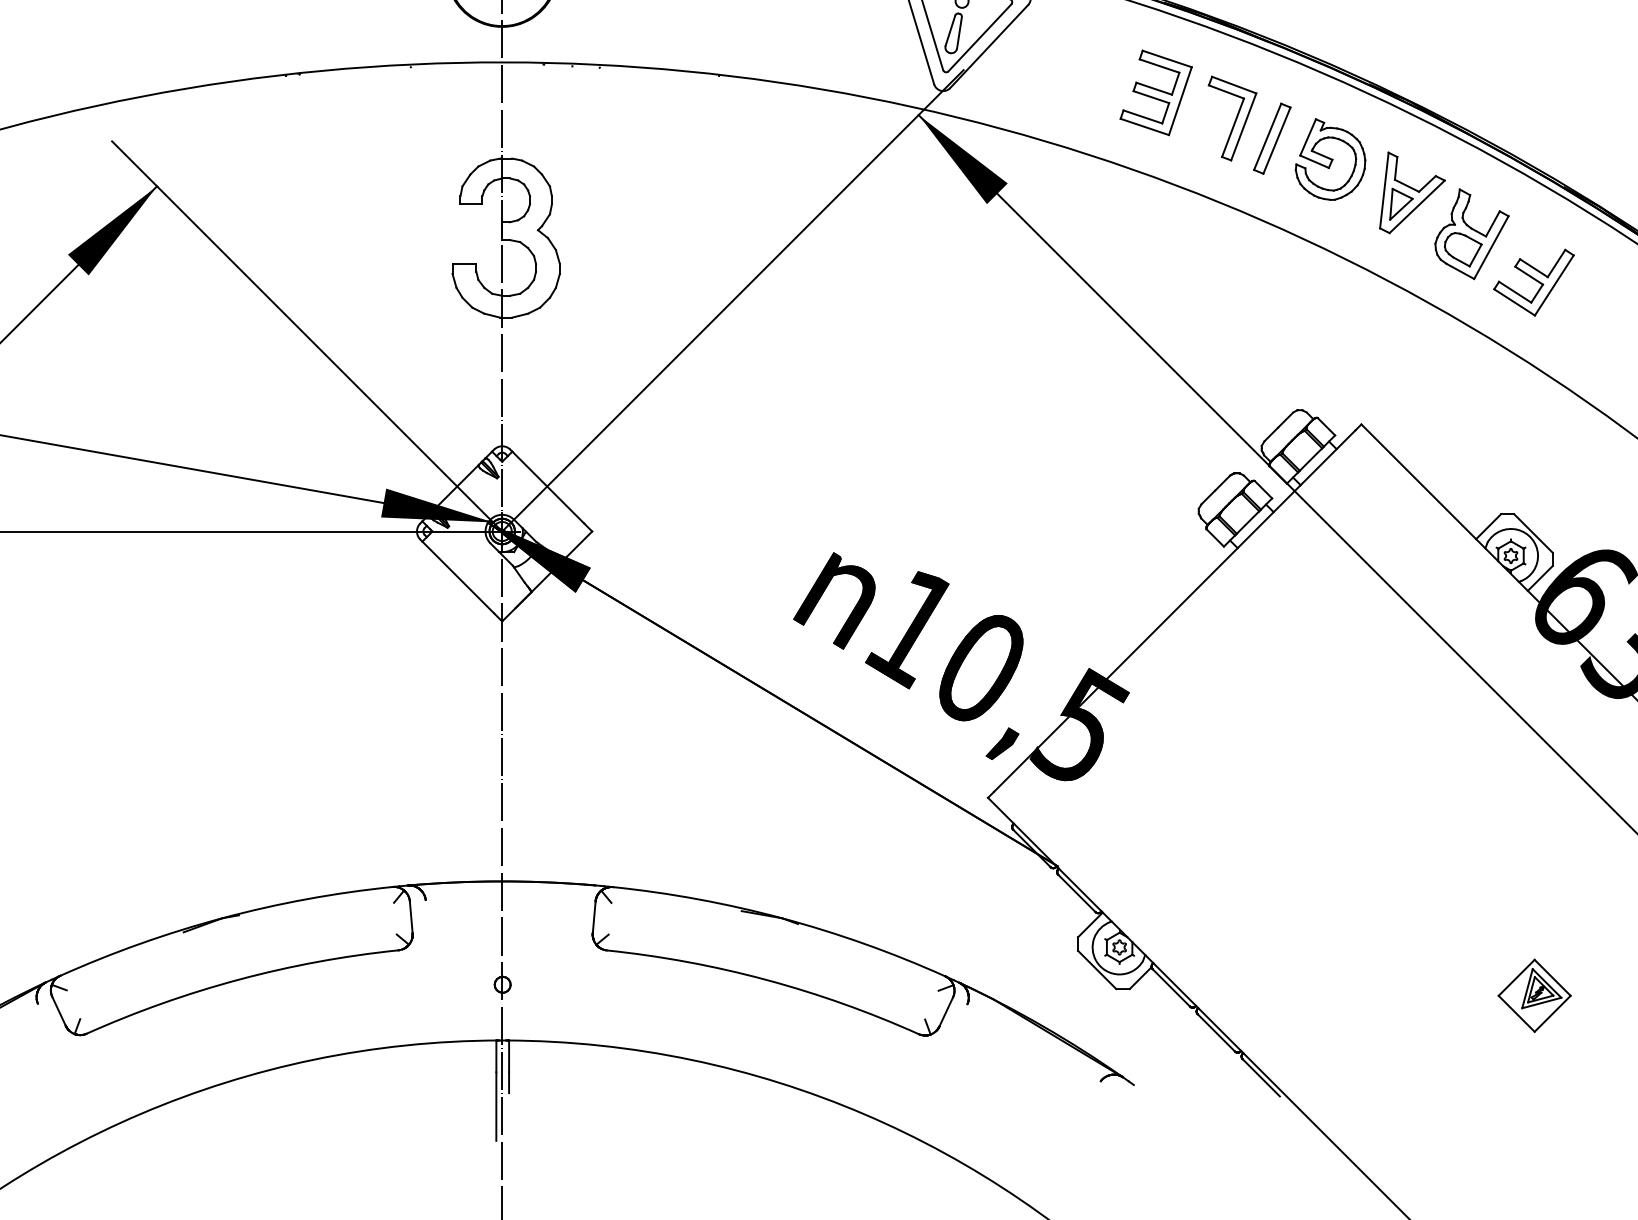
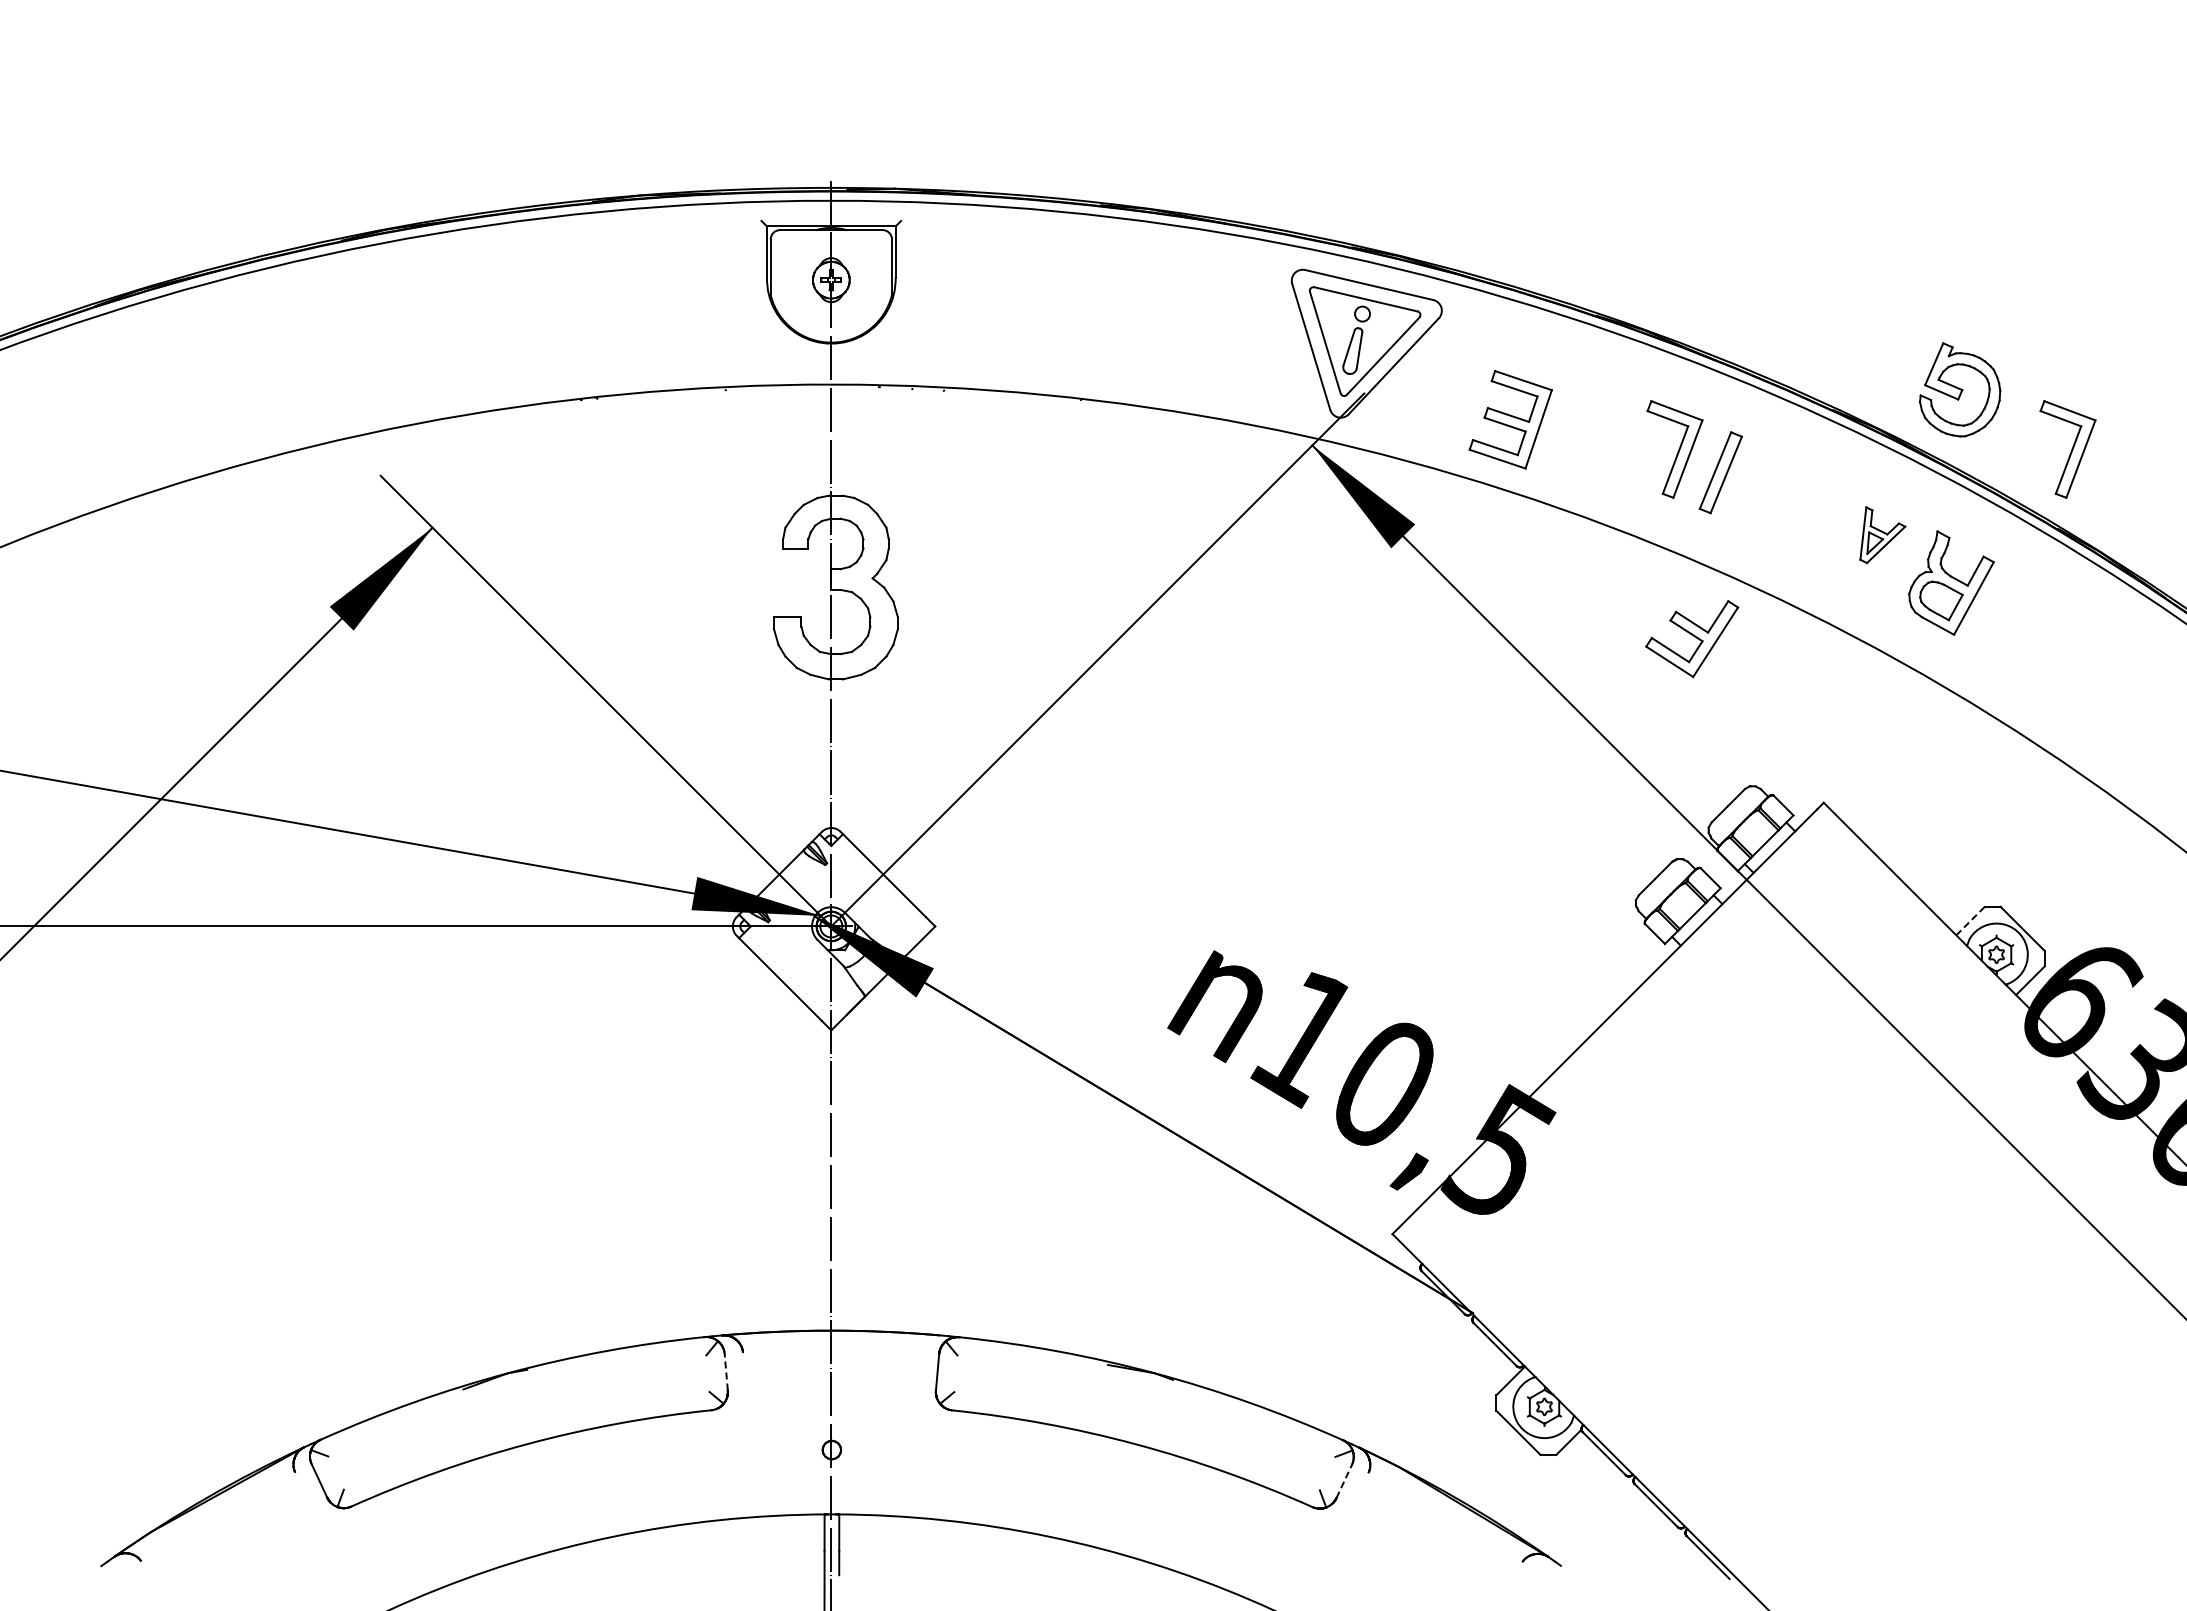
part: (1155, 92) -> (1510, 419), moved
part: (1572, 118) -> (2067, 449), added
part: (1330, 159) -> (1960, 389), moved
part: (1412, 192) -> (1882, 534), size x0.6
part: (1534, 283) -> (1692, 639), moved
line: (1488, 526) -> (1970, 920), solid -> dashed
line: (411, 916) -> (726, 1371), solid -> dashed
part: (1534, 995) -> (2023, 1462), removed
line: (946, 1011) -> (1344, 1480), solid -> dashed

